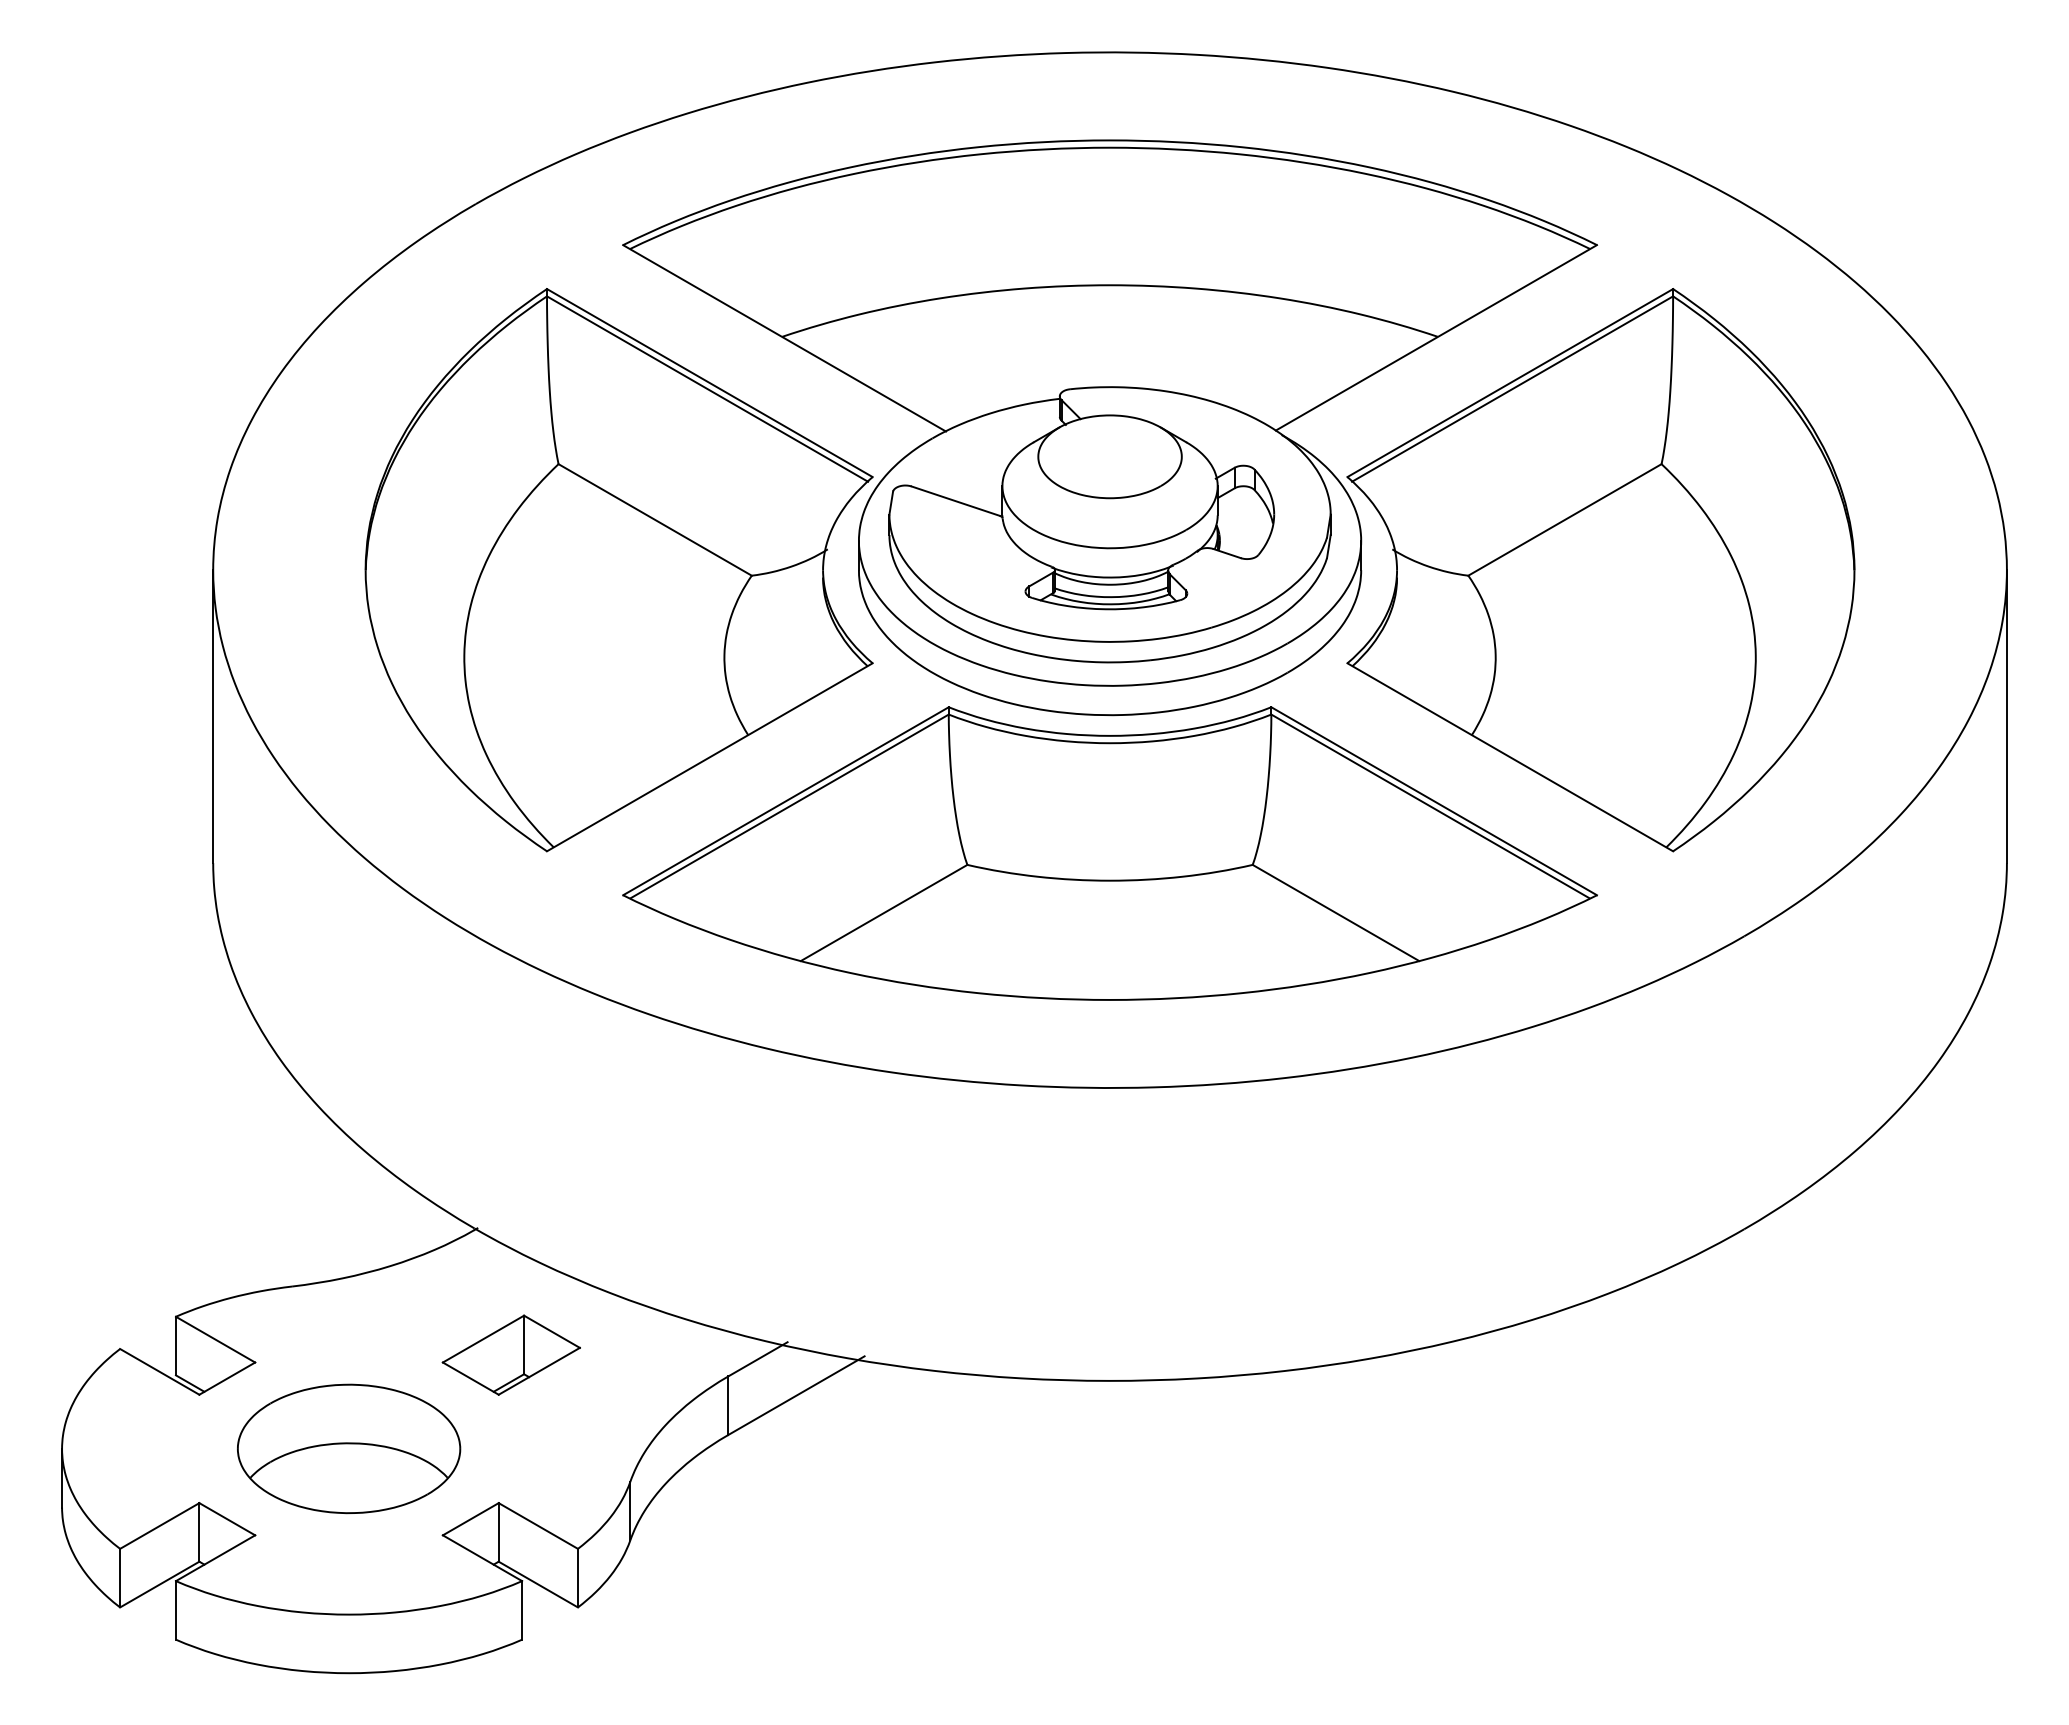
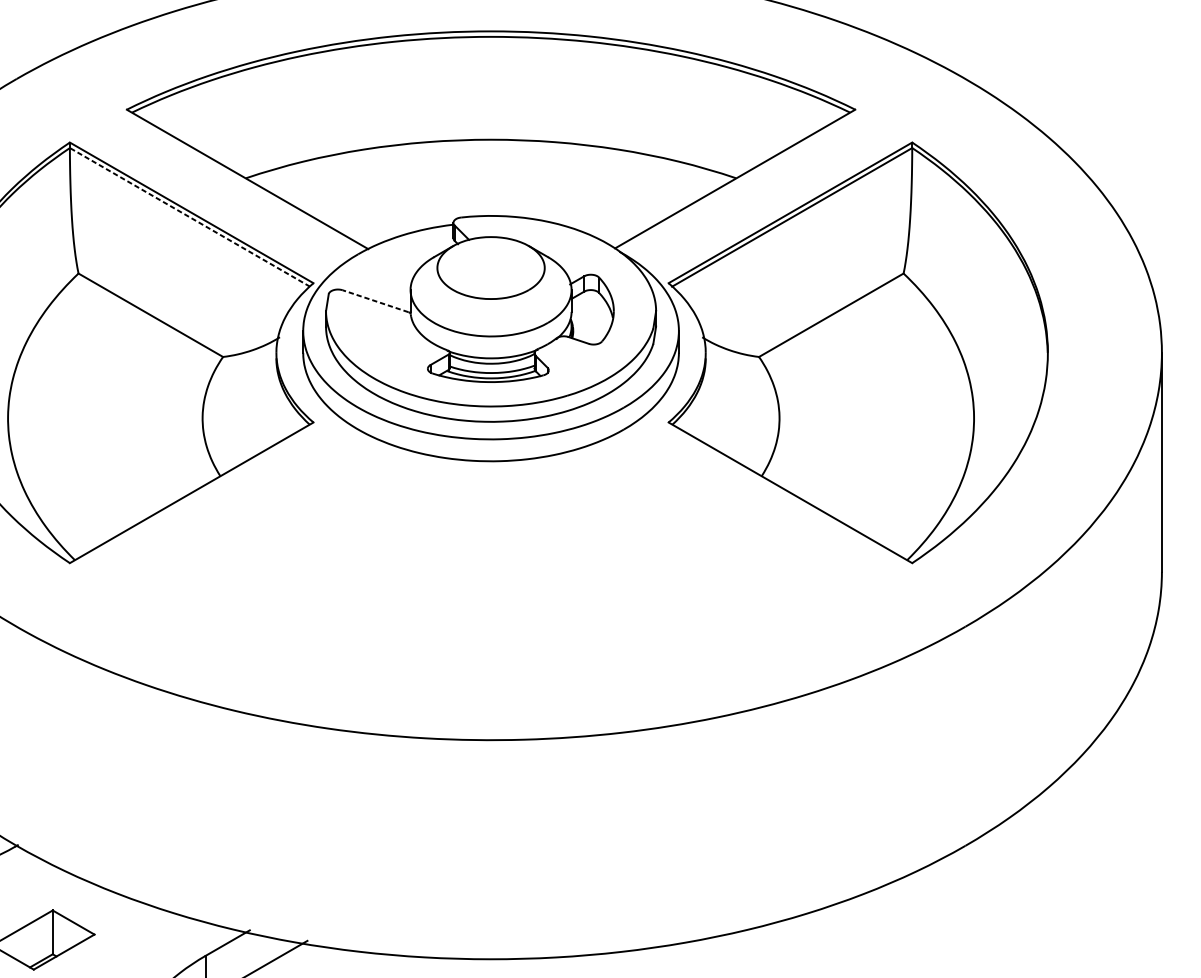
line: (707, 388) -> (189, 216), solid -> dashed
line: (955, 500) -> (375, 300), solid -> dashed
part: (1109, 853) -> (490, 564), removed

